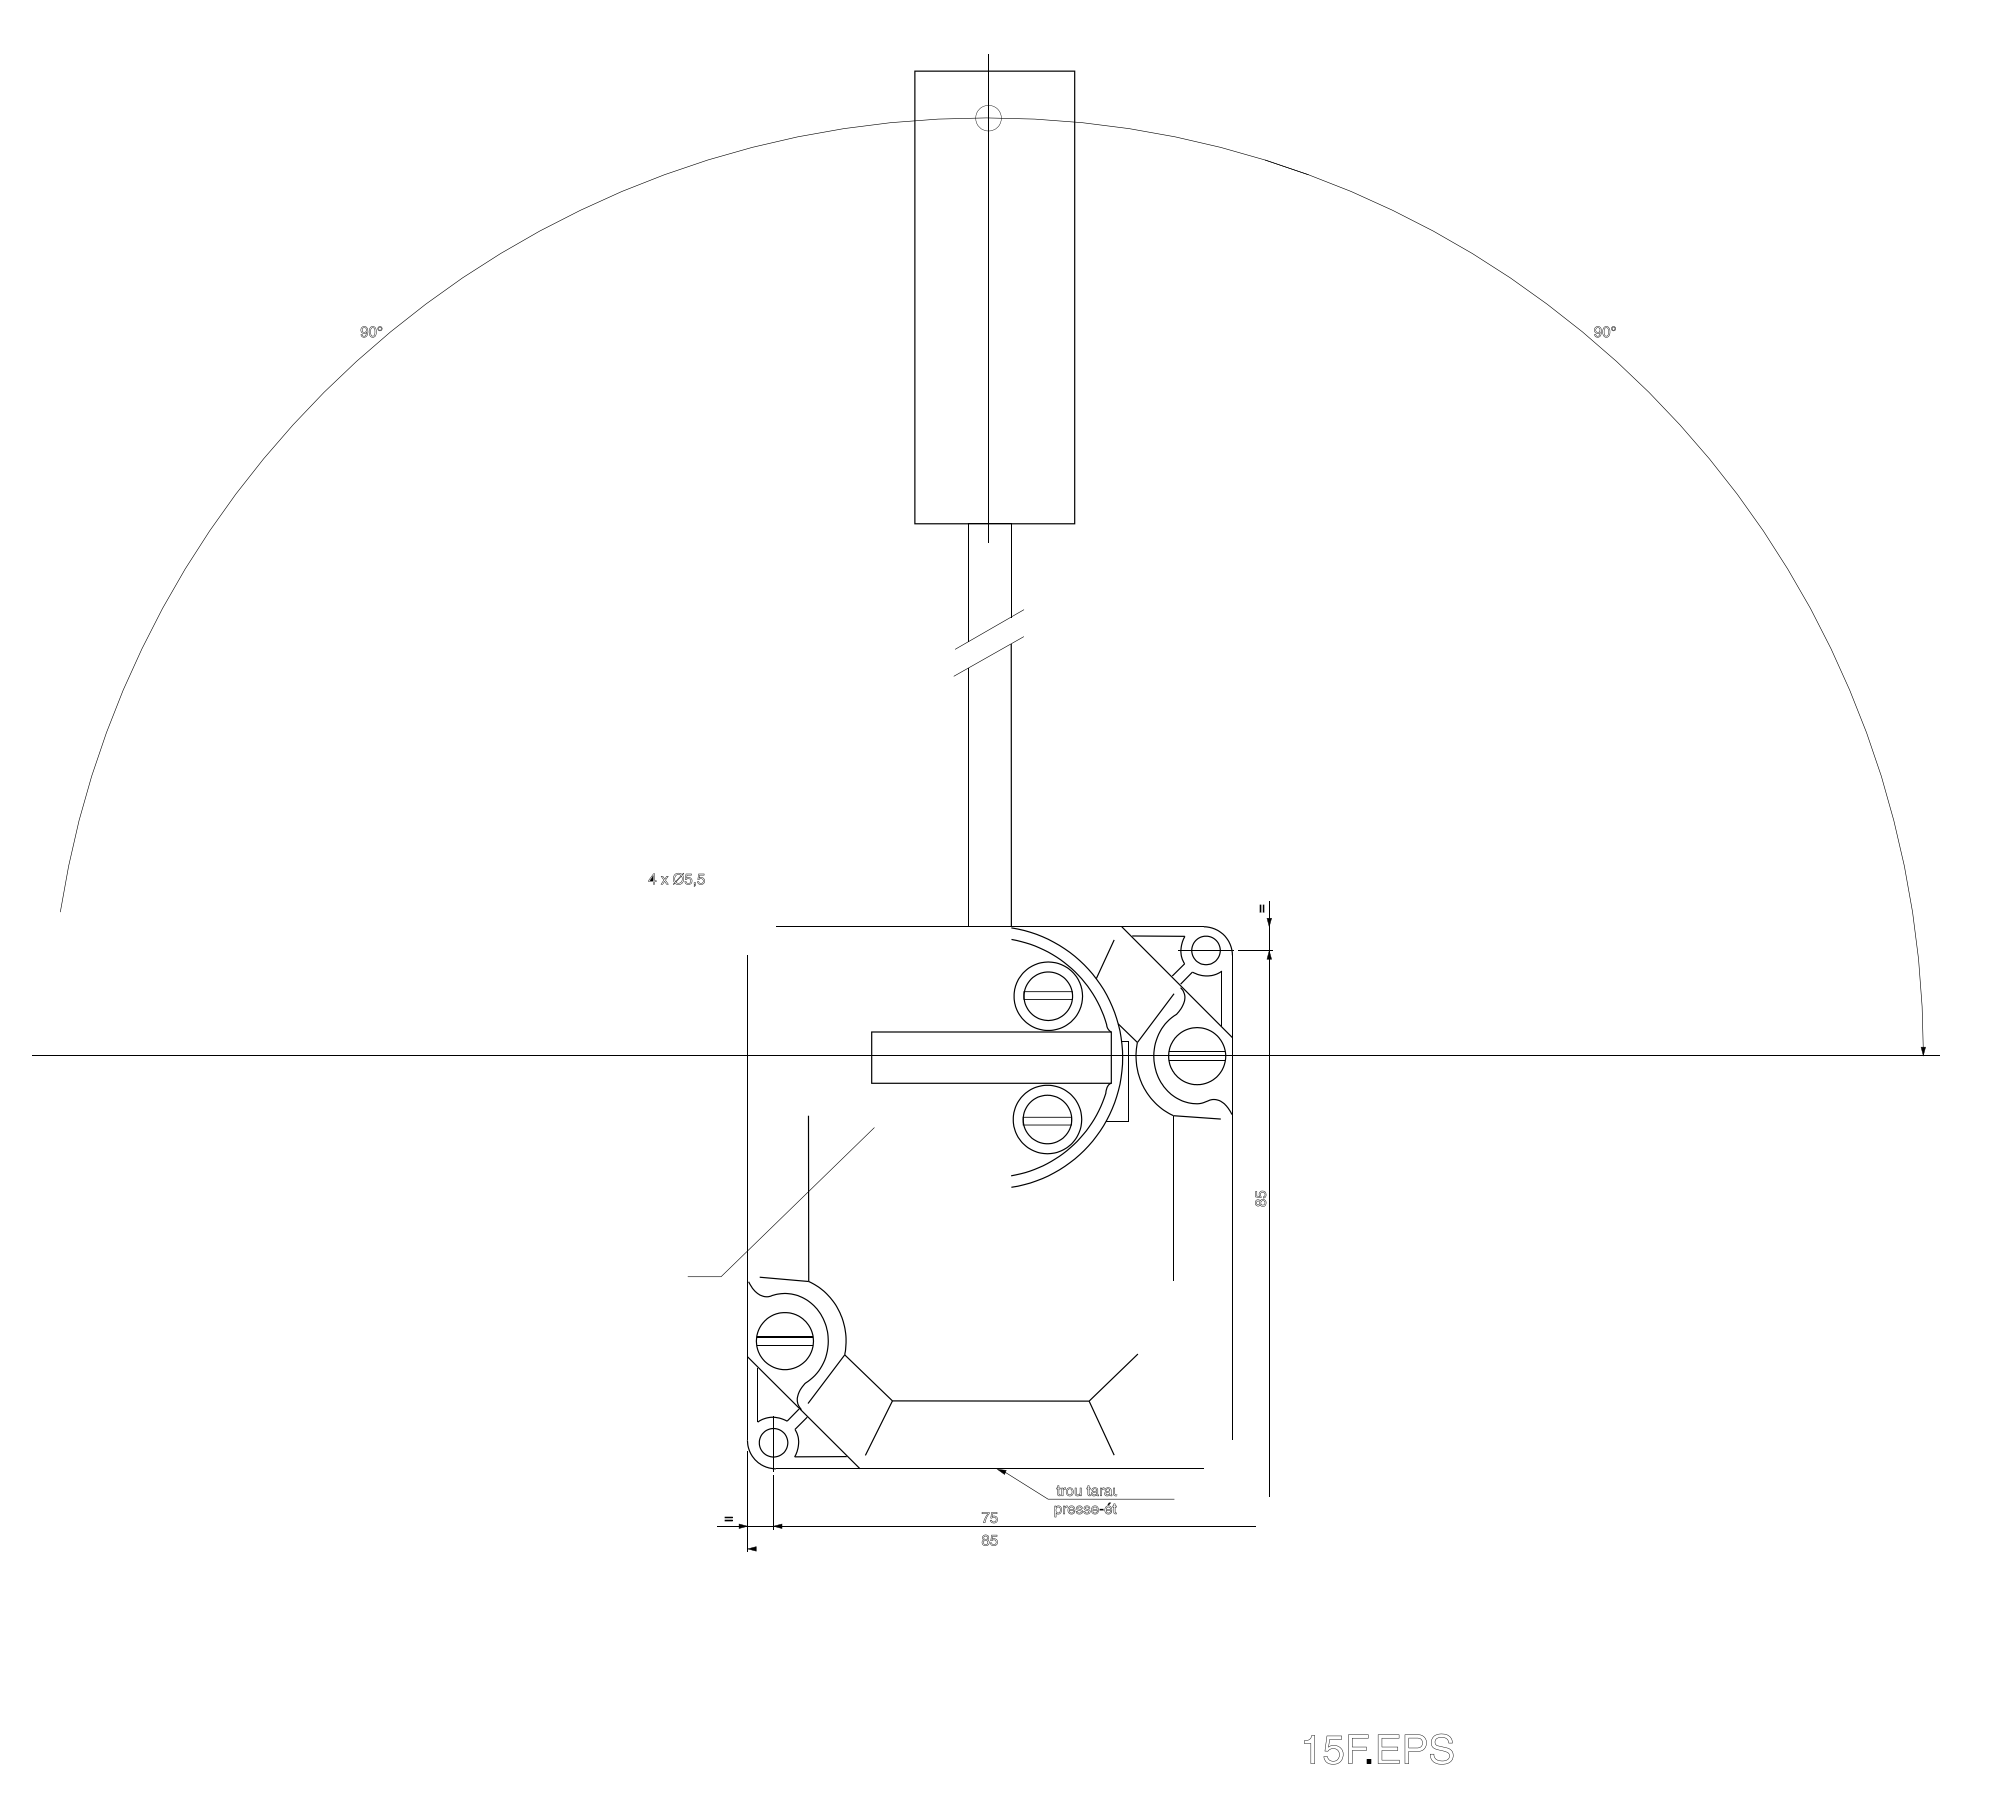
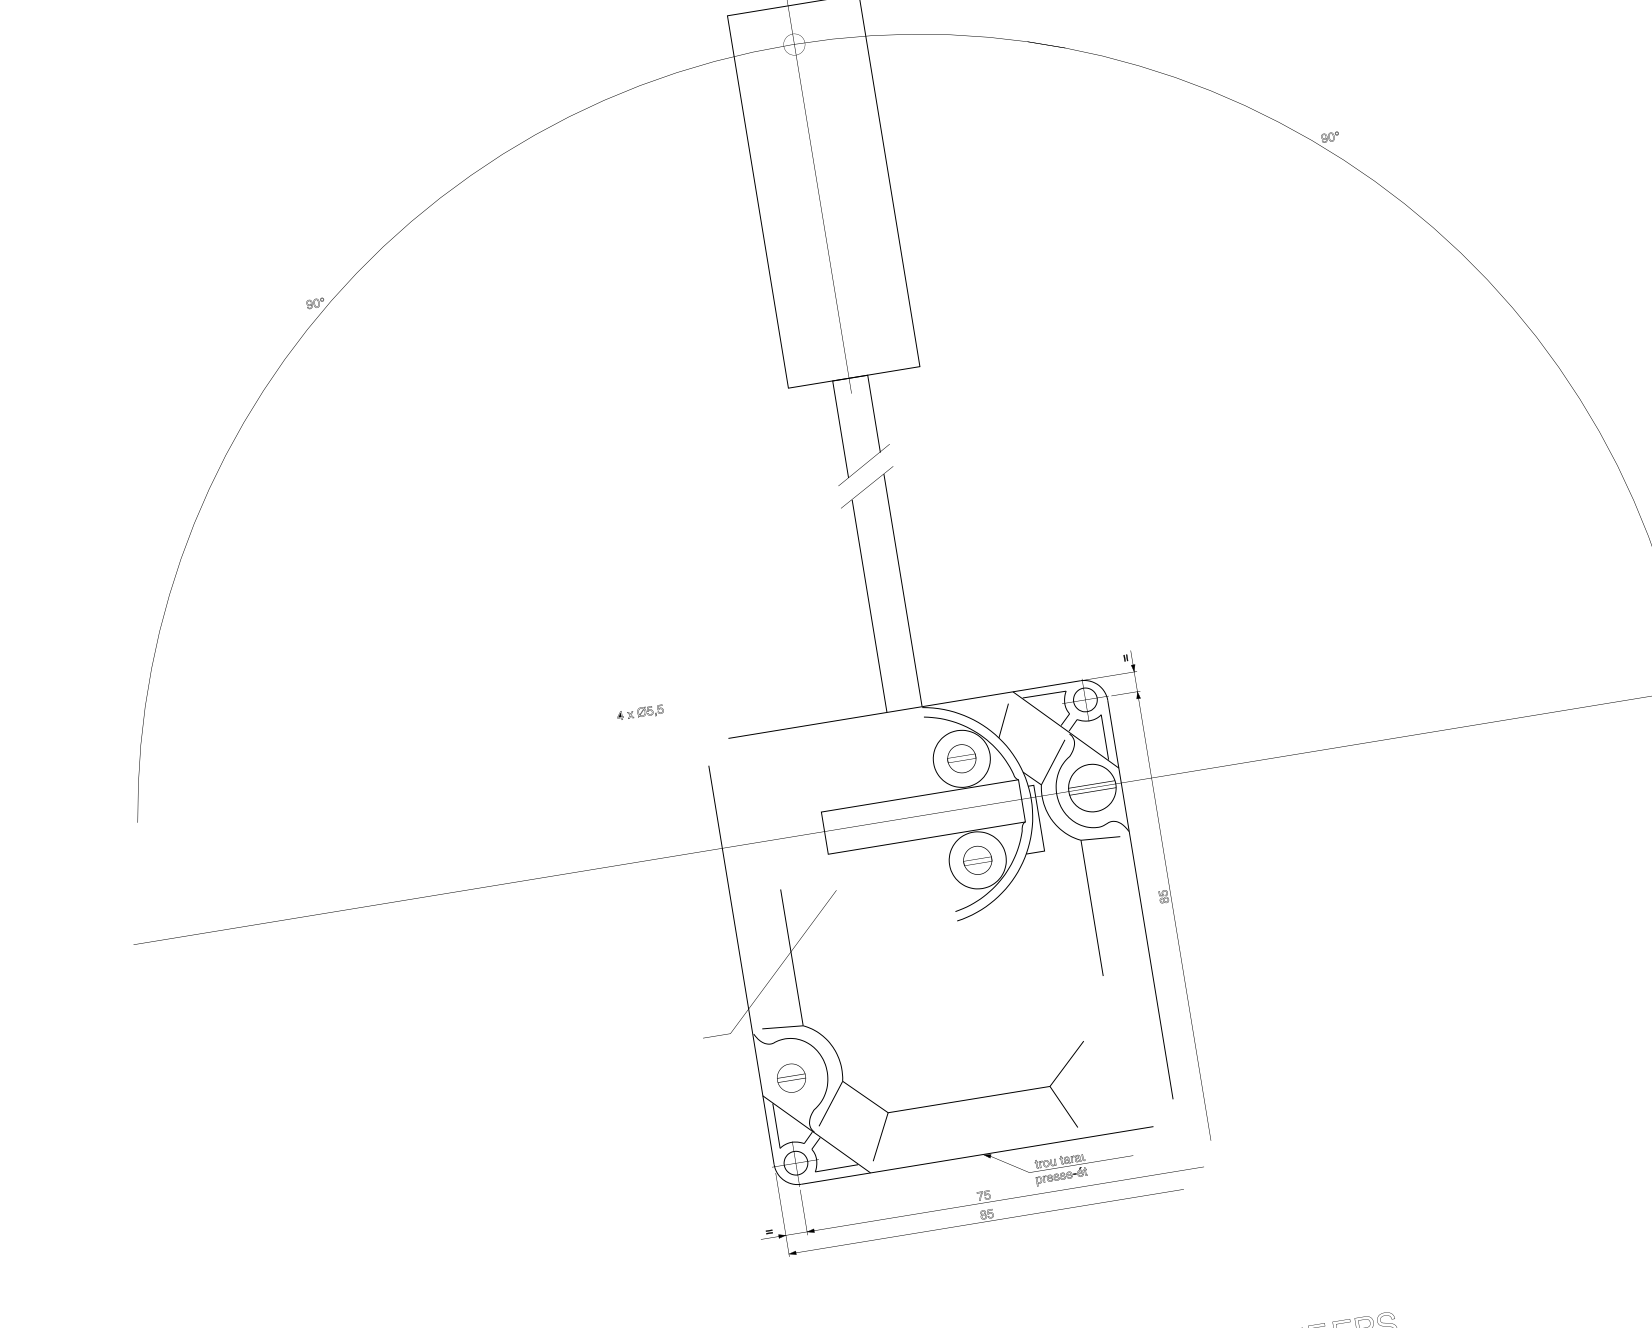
part: (1048, 995) -> (961, 758), size x0.7
part: (1047, 1119) -> (977, 860), size x0.7
part: (784, 1341) -> (791, 1078), size x0.6

